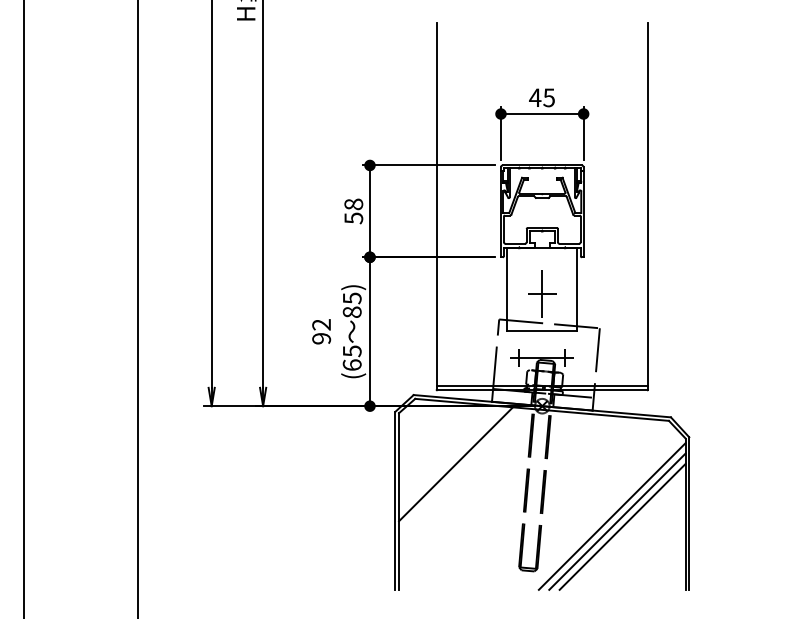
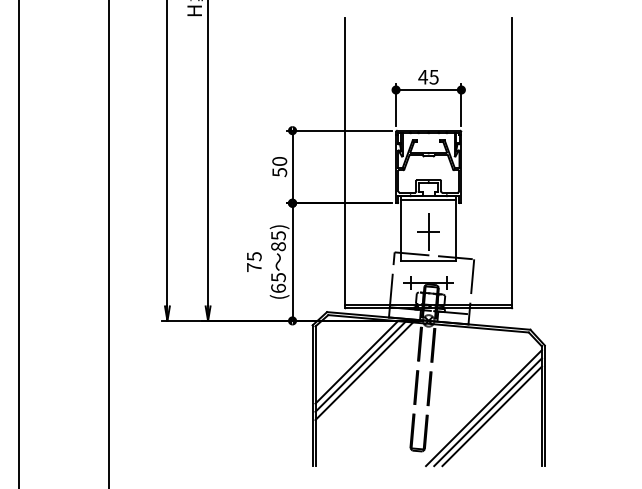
text: (353, 204) -> (279, 161), 58 -> 50
line: (542, 253) -> (428, 200), added
text: (321, 331) -> (254, 261), 92 -> 75
line: (451, 458) -> (356, 362), added
line: (460, 469) -> (364, 370), added

